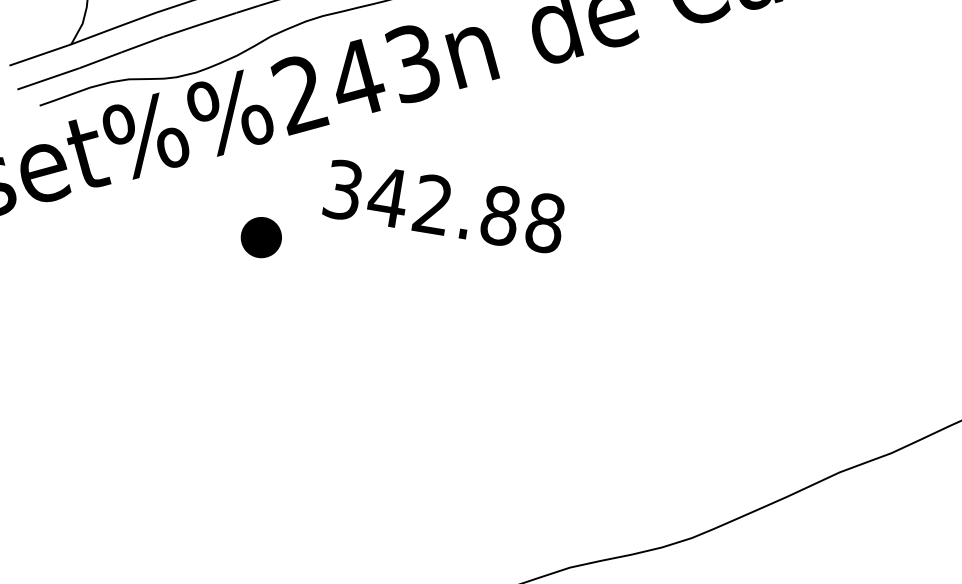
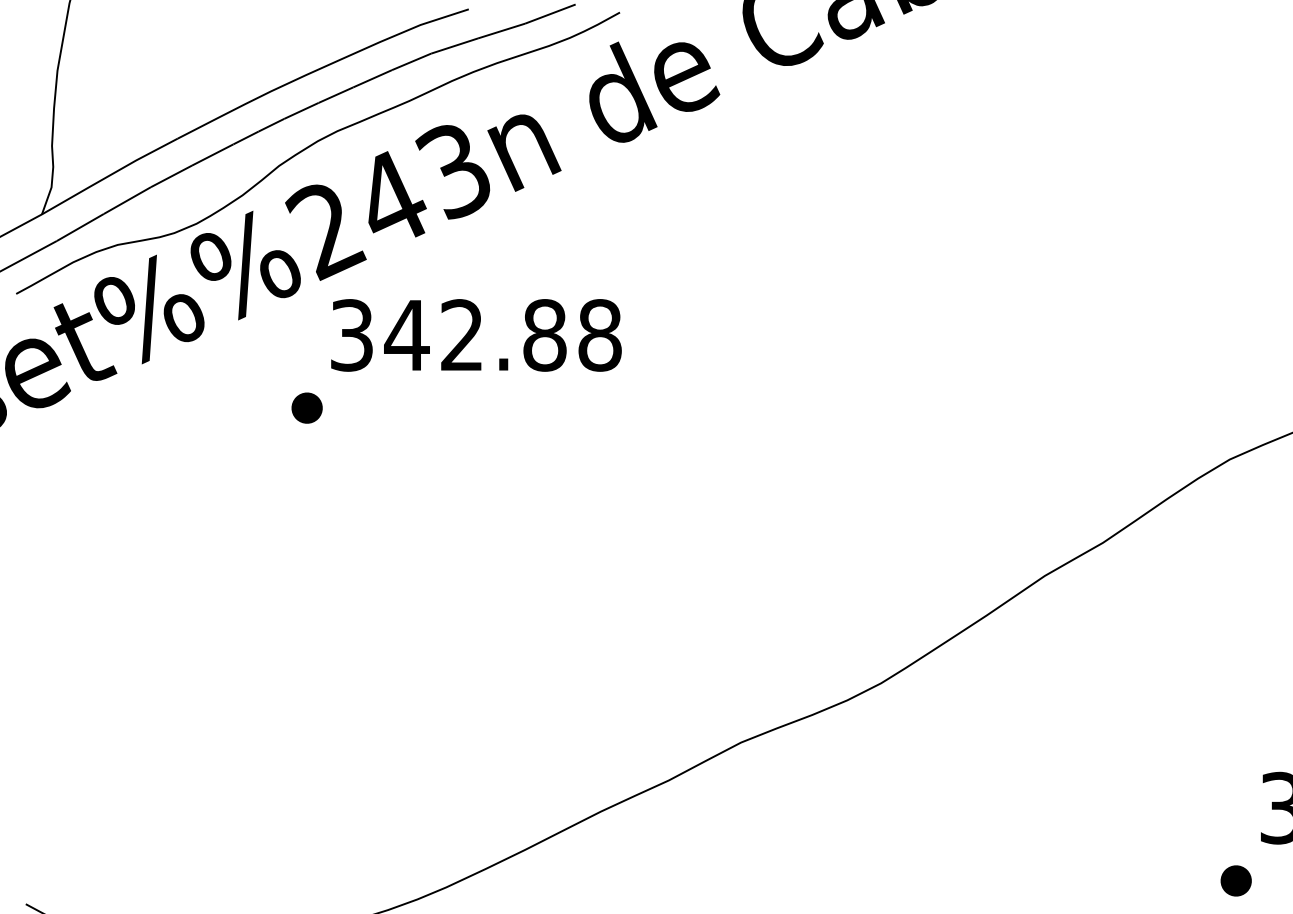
text: (444, 206) -> (476, 335), moved
part: (260, 236) -> (306, 407), size x0.62

